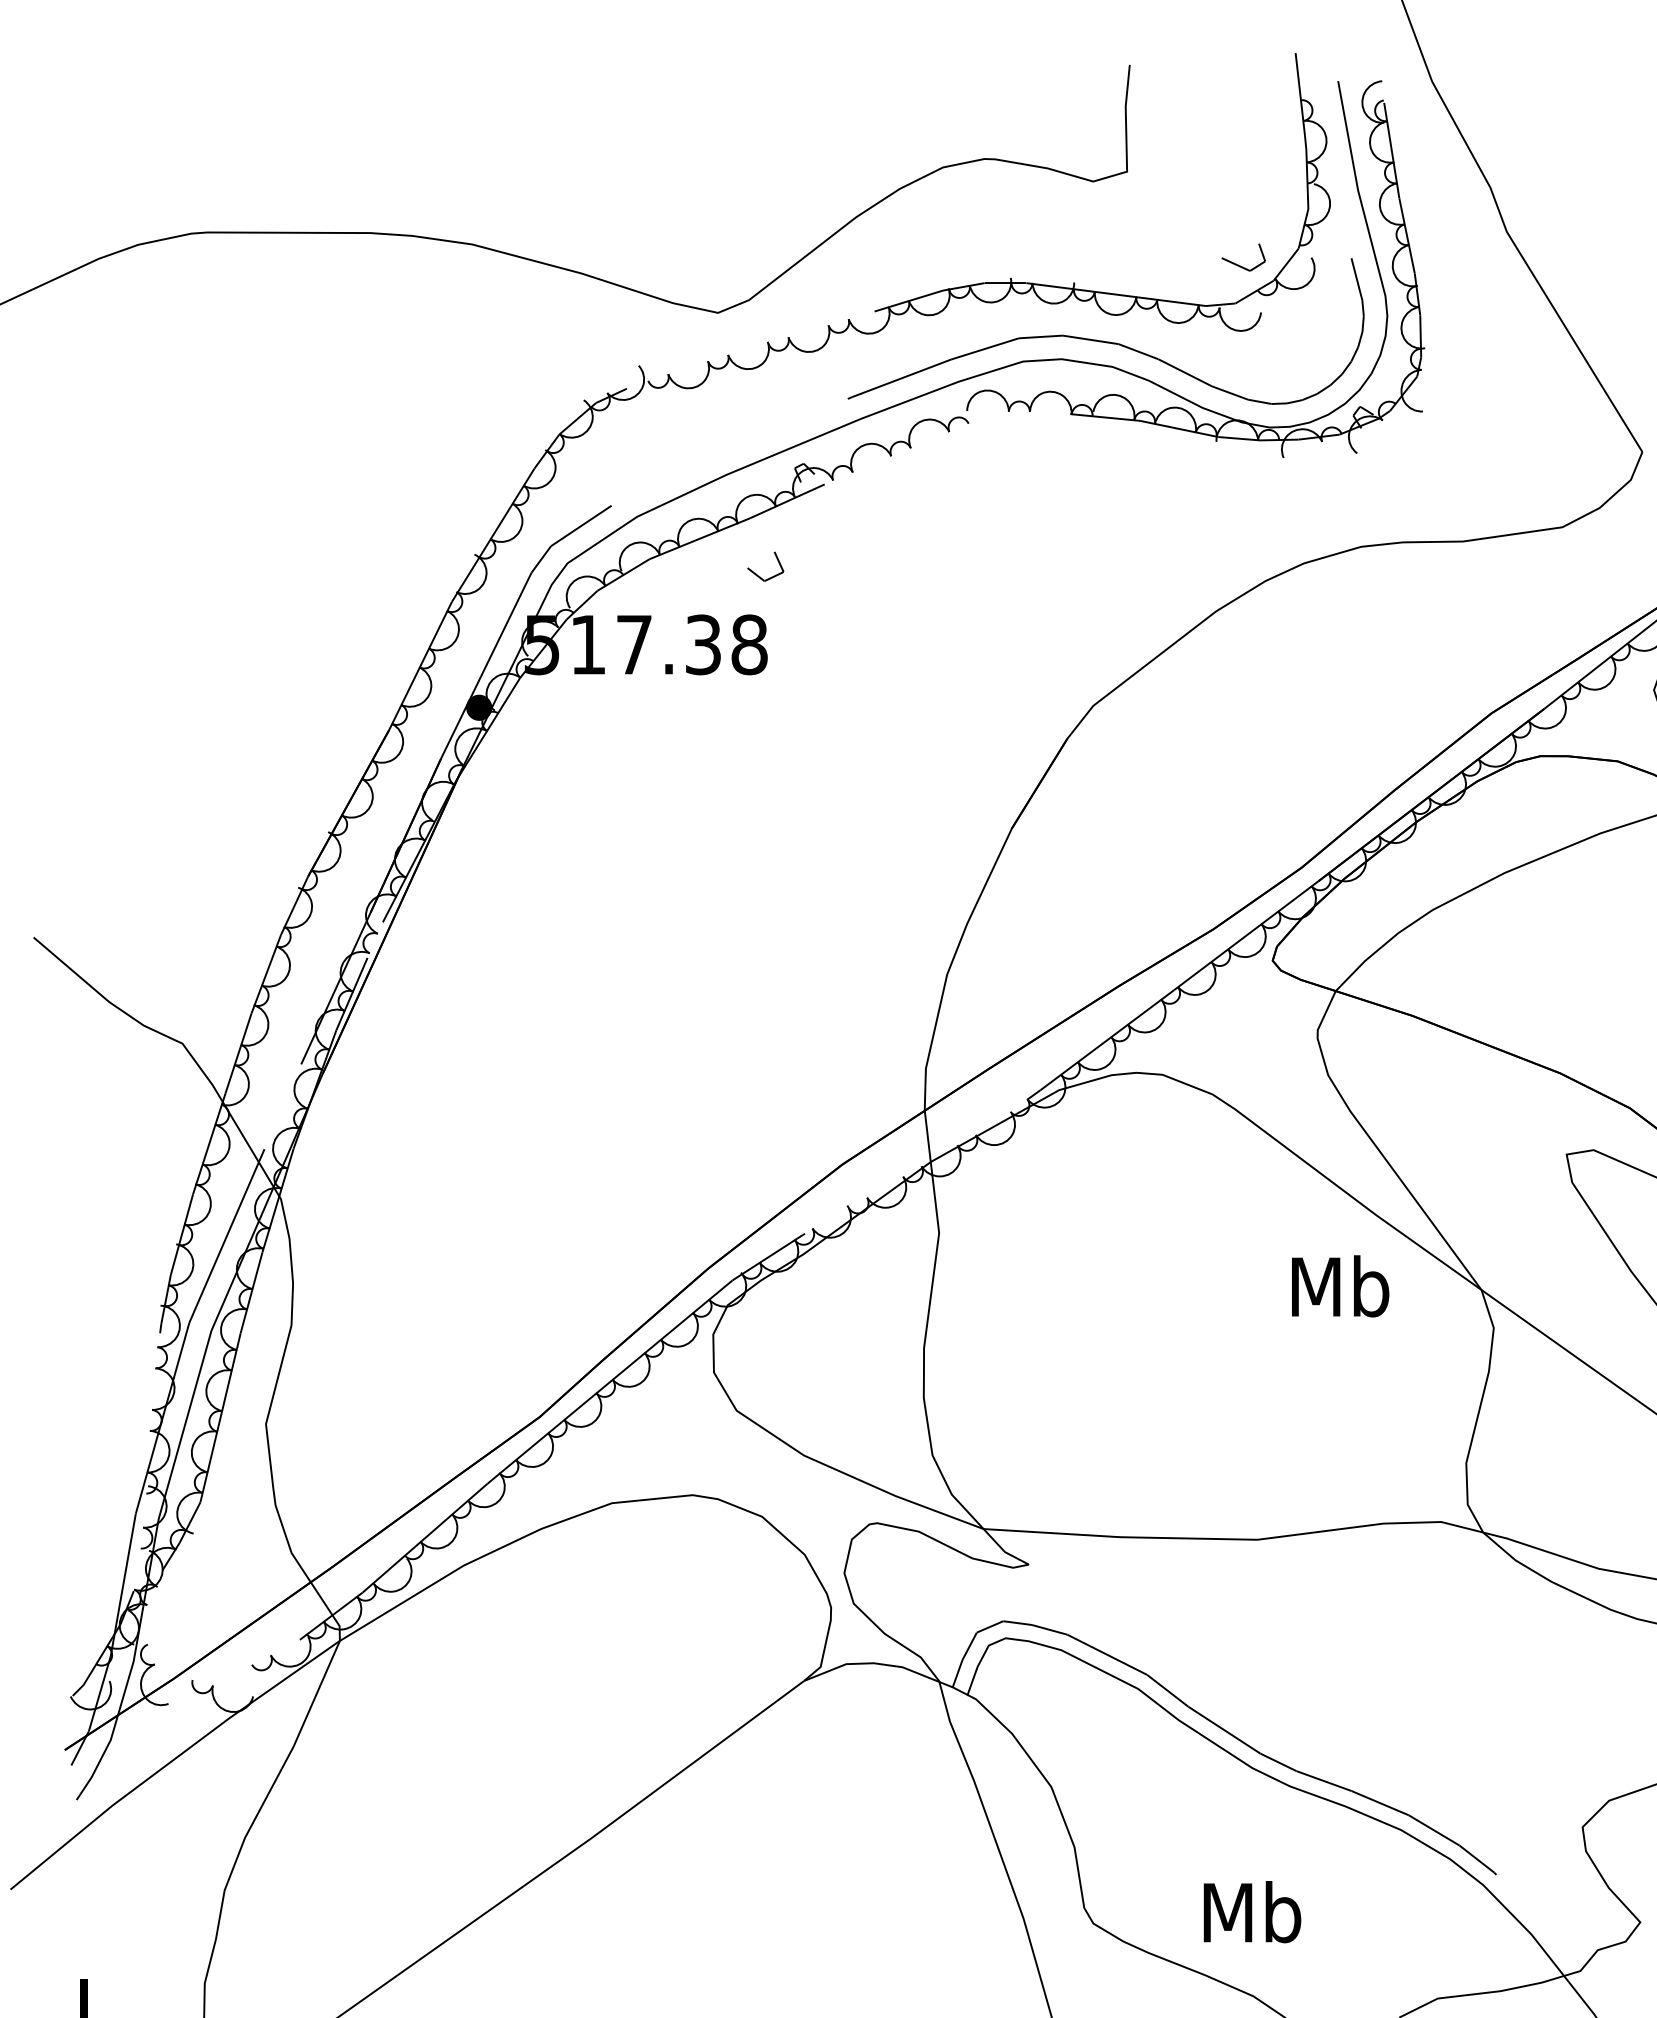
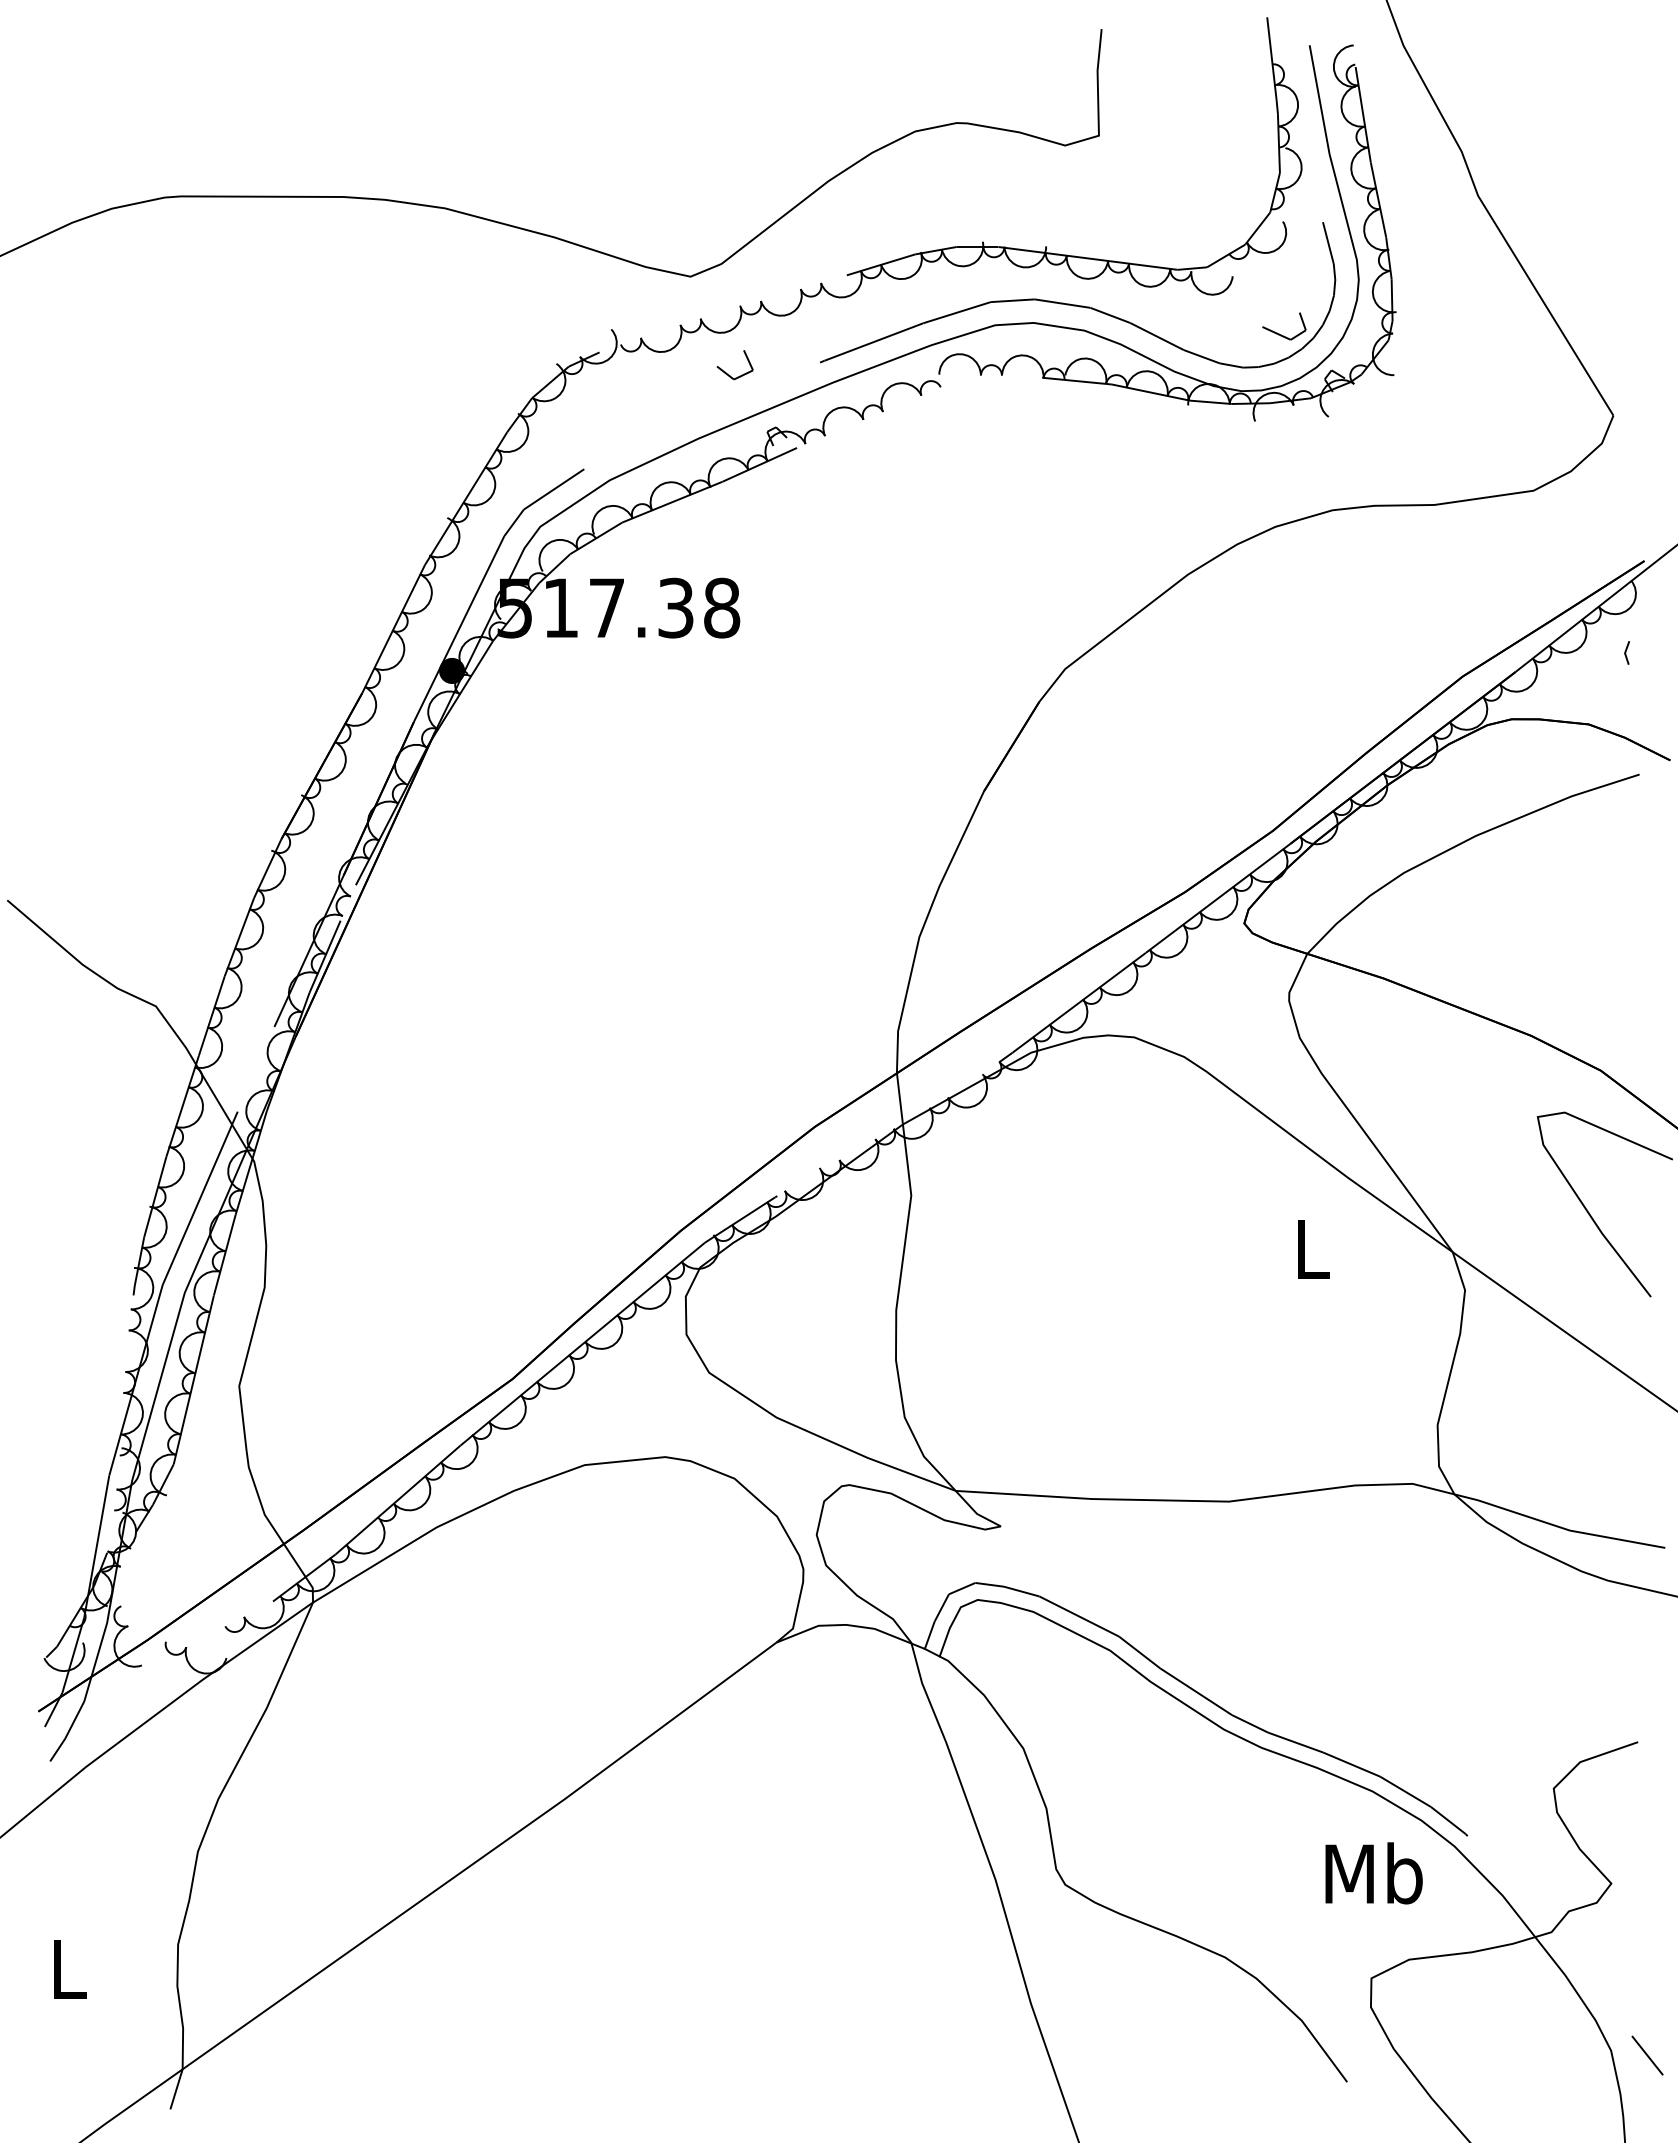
line: (1240, 265) -> (1281, 334), moved
line: (760, 576) -> (729, 374), moved
text: (1339, 1286) -> (1311, 1248), Mb -> L
text: (1251, 1912) -> (1373, 1873), moved

